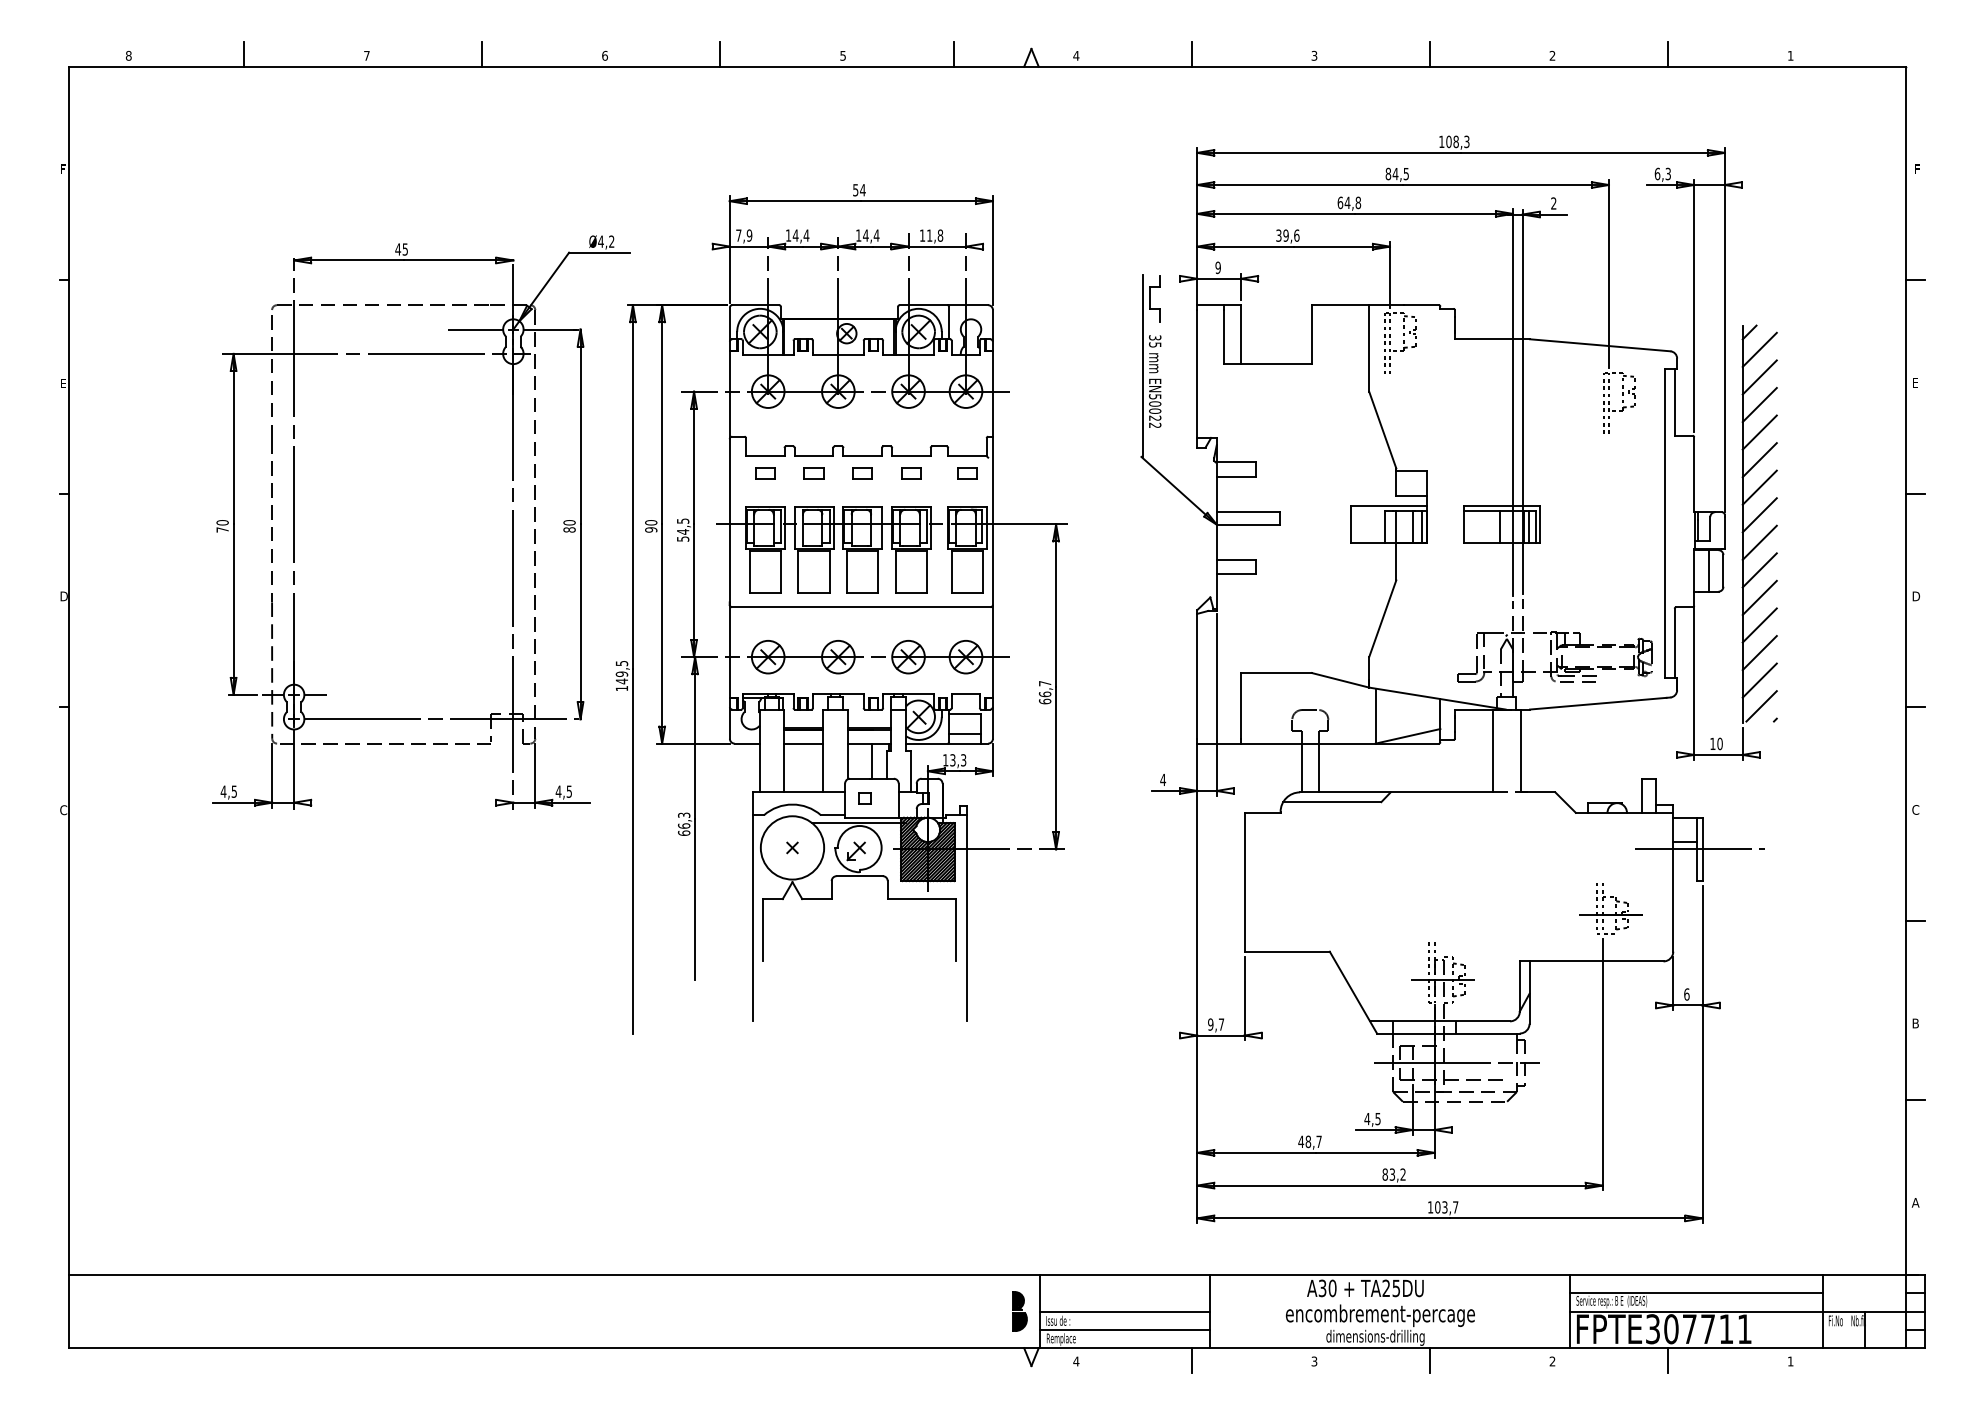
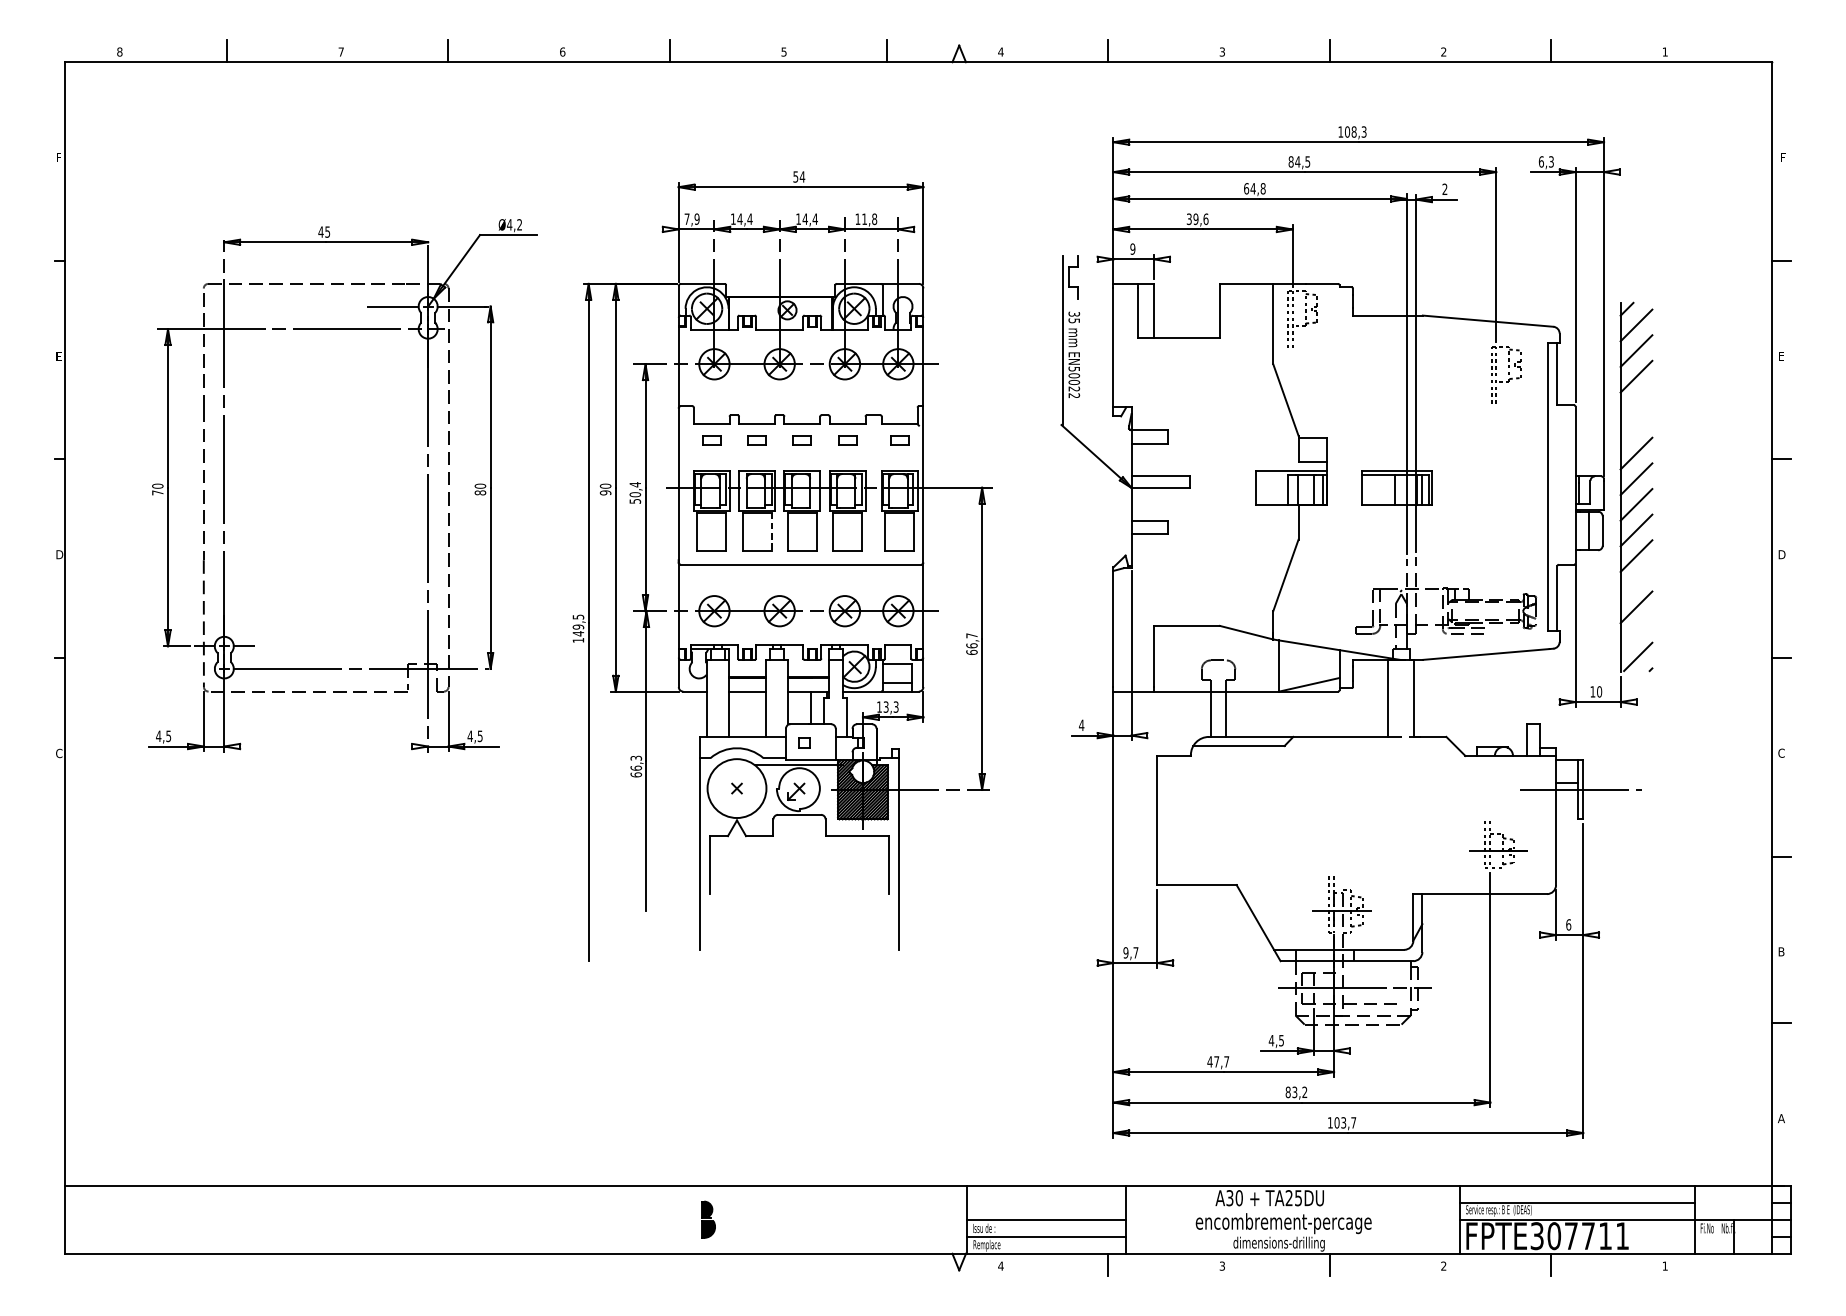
line: (1759, 432) -> (1636, 402), removed
line: (1759, 460) -> (1636, 428), removed
part: (512, 522) -> (427, 485), moved
text: (683, 526) -> (635, 489), 54,5 -> 50,4
line: (829, 571) -> (771, 531), solid -> dashed
line: (1759, 625) -> (1636, 581), removed
line: (1759, 680) -> (1636, 632), removed
text: (1308, 1141) -> (1216, 1061), 48,7 -> 47,7
part: (1019, 1311) -> (708, 1219), moved

